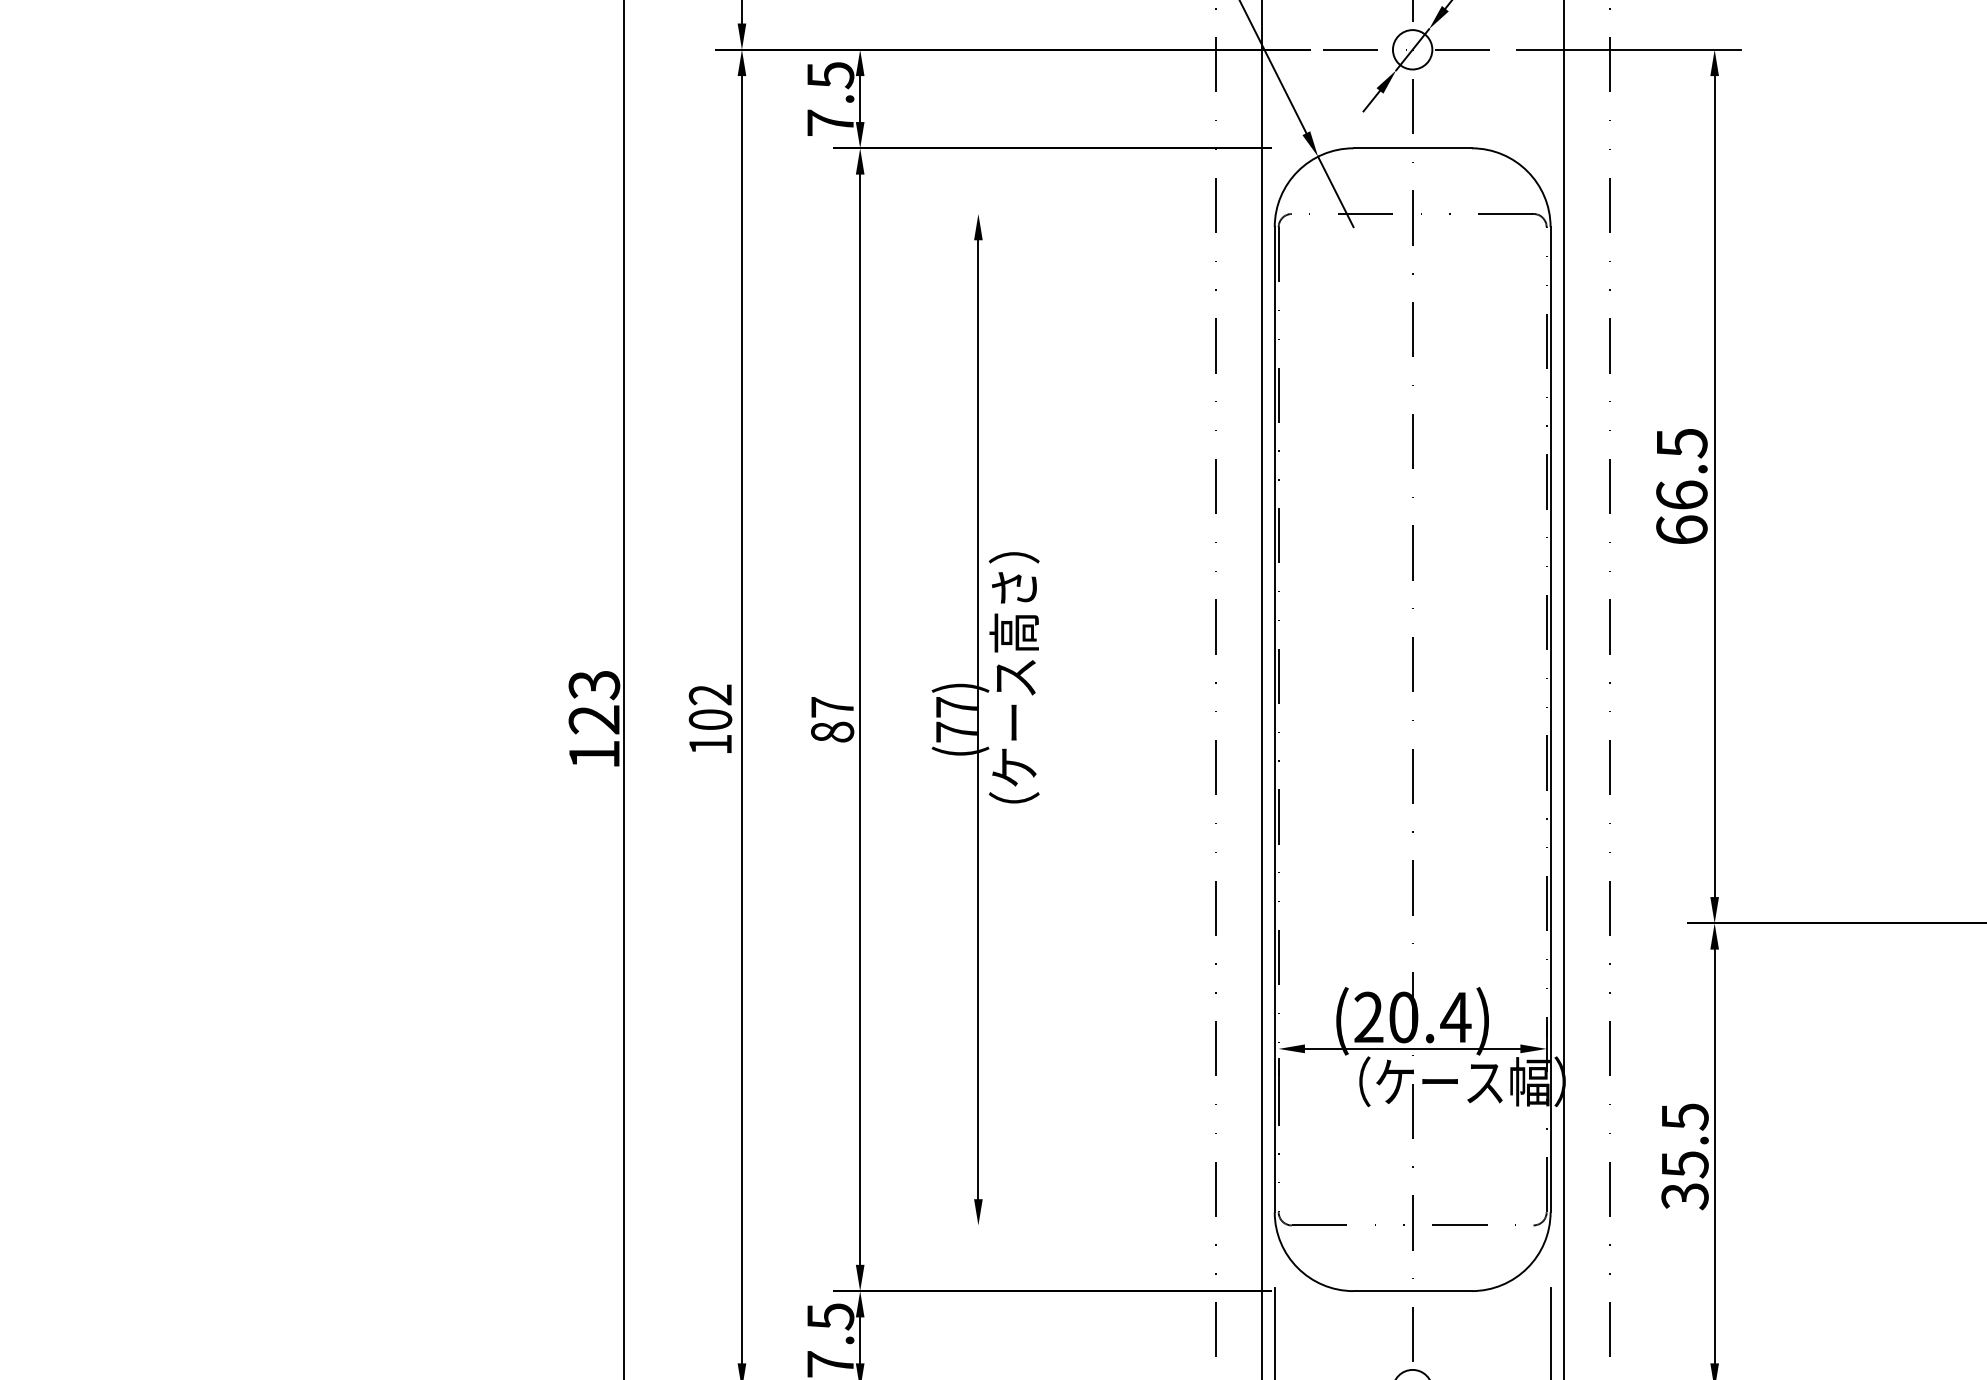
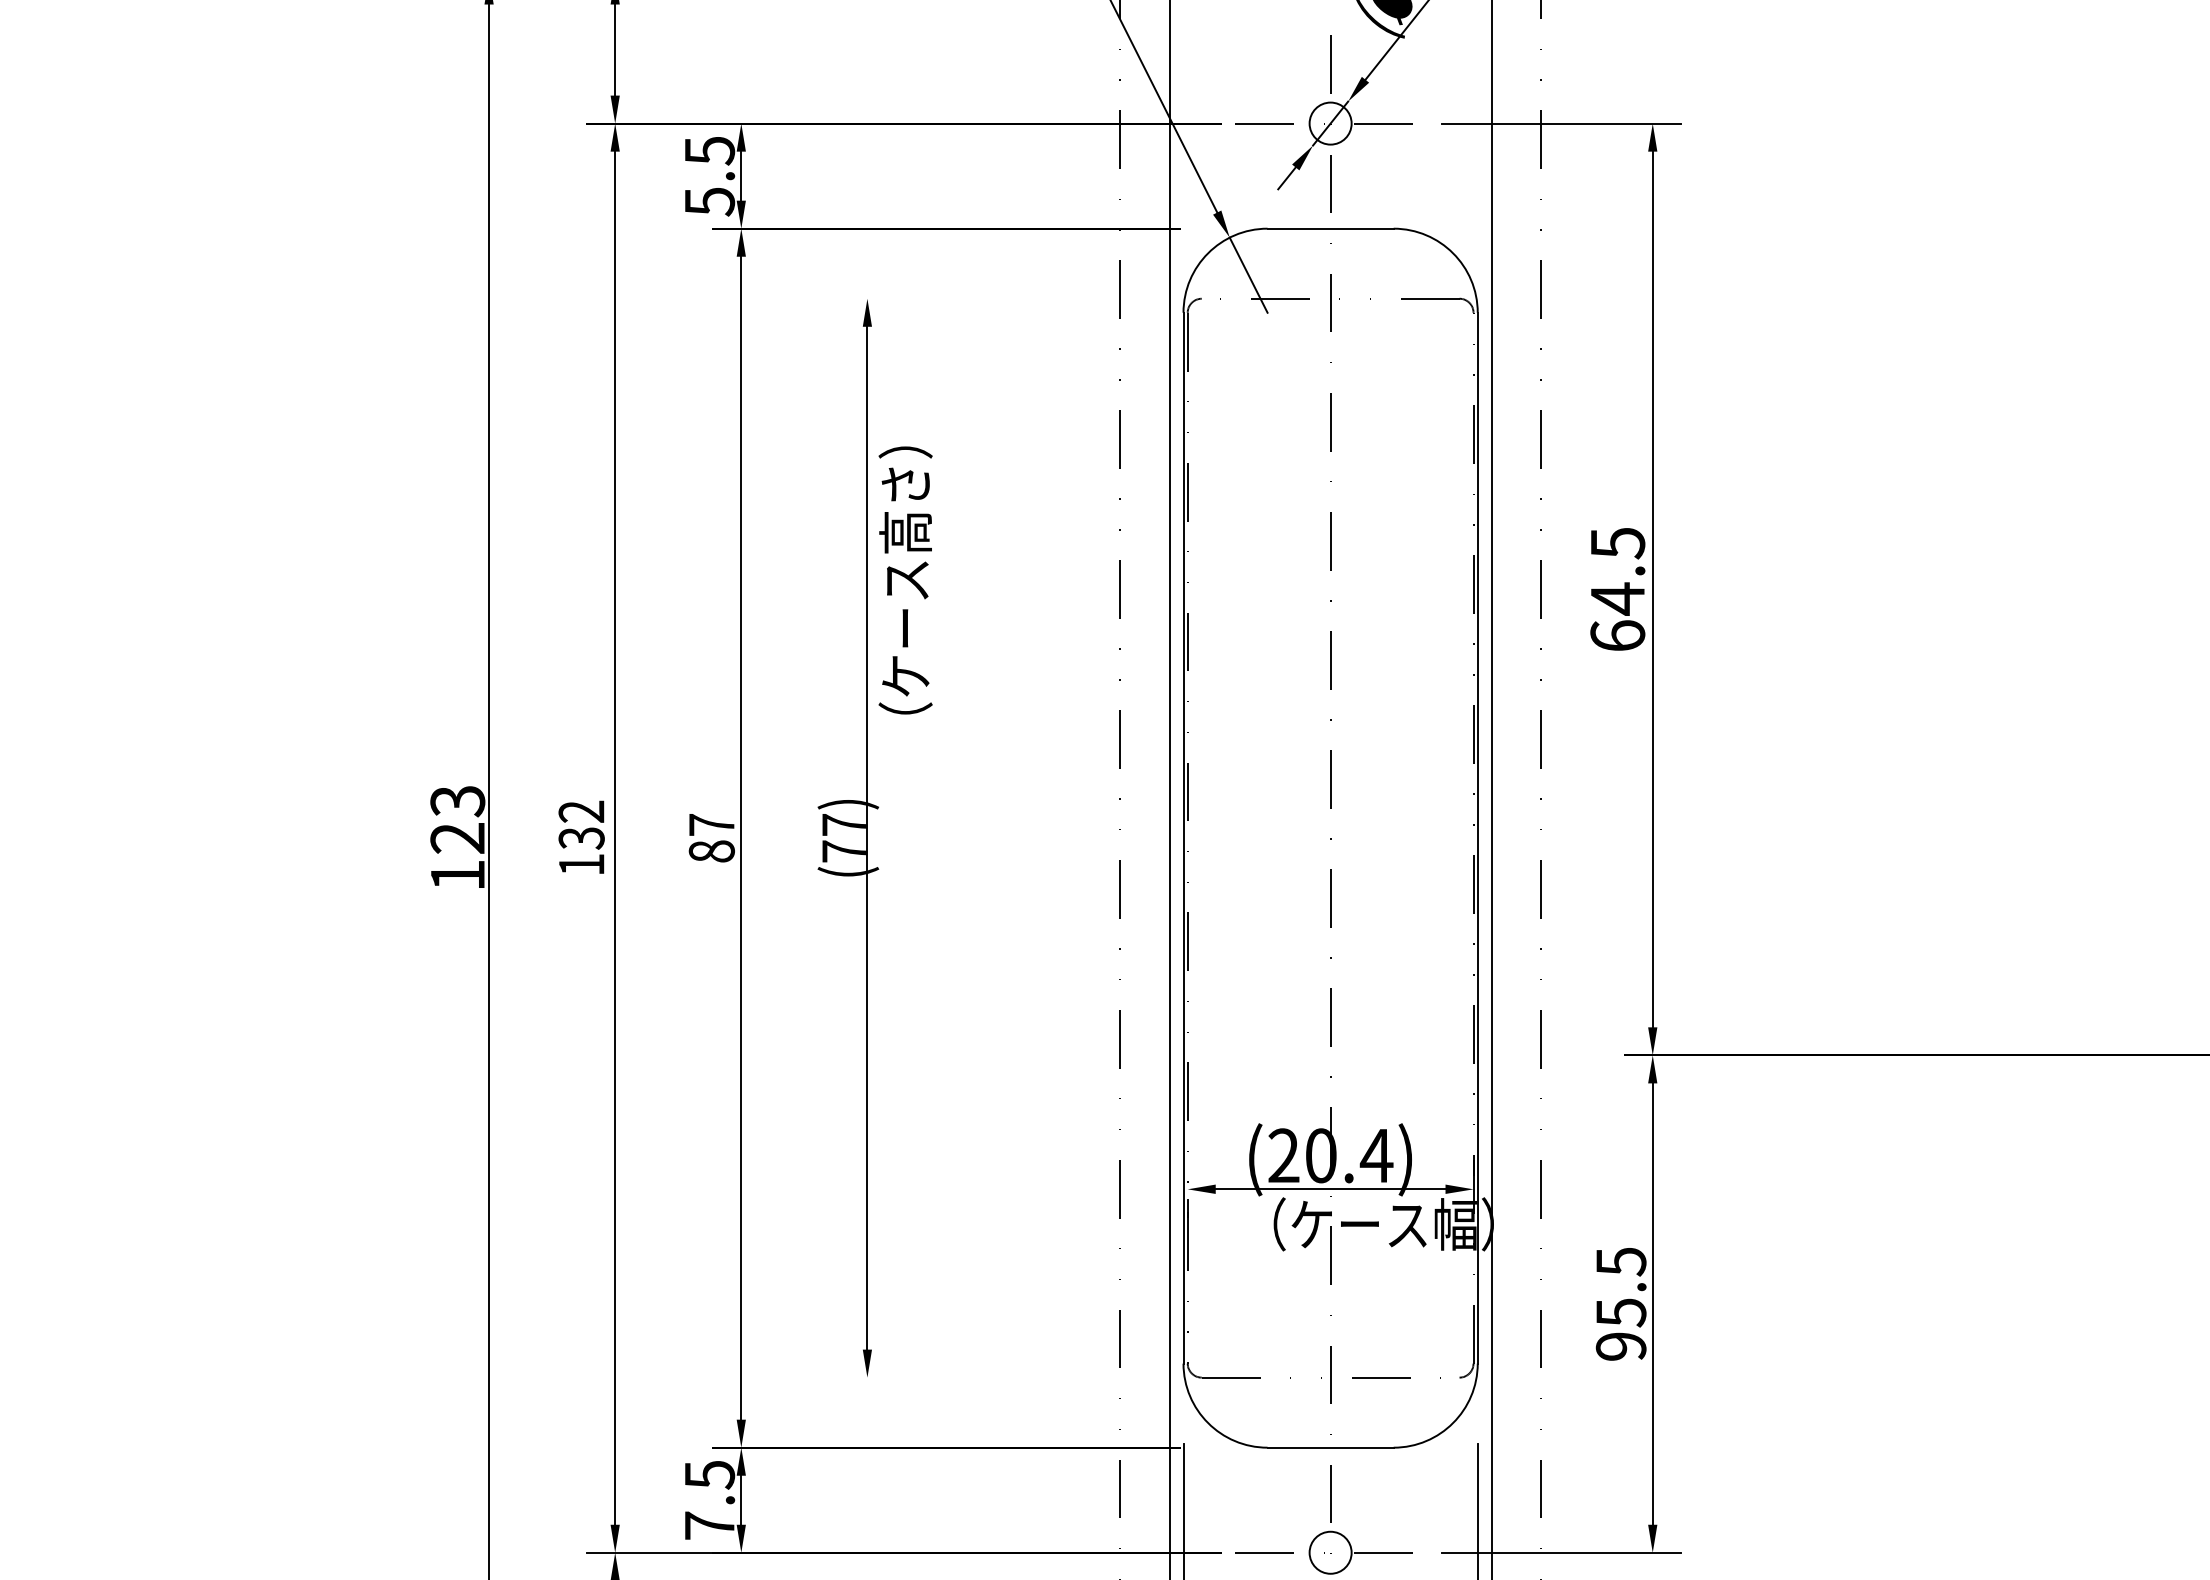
text: (831, 122) -> (710, 201), 7.5 -> 5.5
text: (1681, 495) -> (1617, 598), 66.5 -> 64.5
text: (1014, 677) -> (905, 580), moved
text: (710, 720) -> (581, 838), 102 -> 132
text: (1685, 1196) -> (1621, 1346), 35.5 -> 95.5

